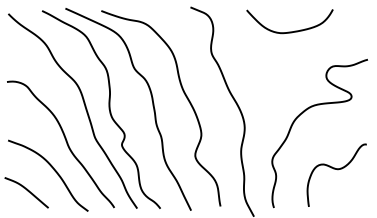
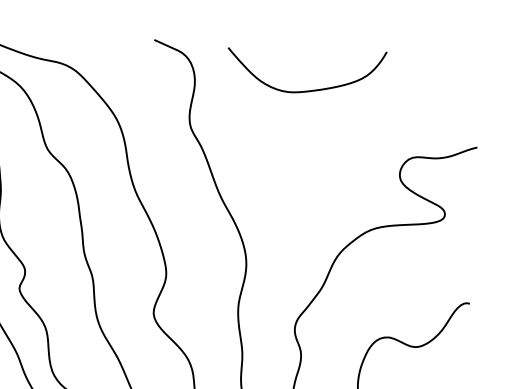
curve: (289, 31) -> (305, 89), moved

